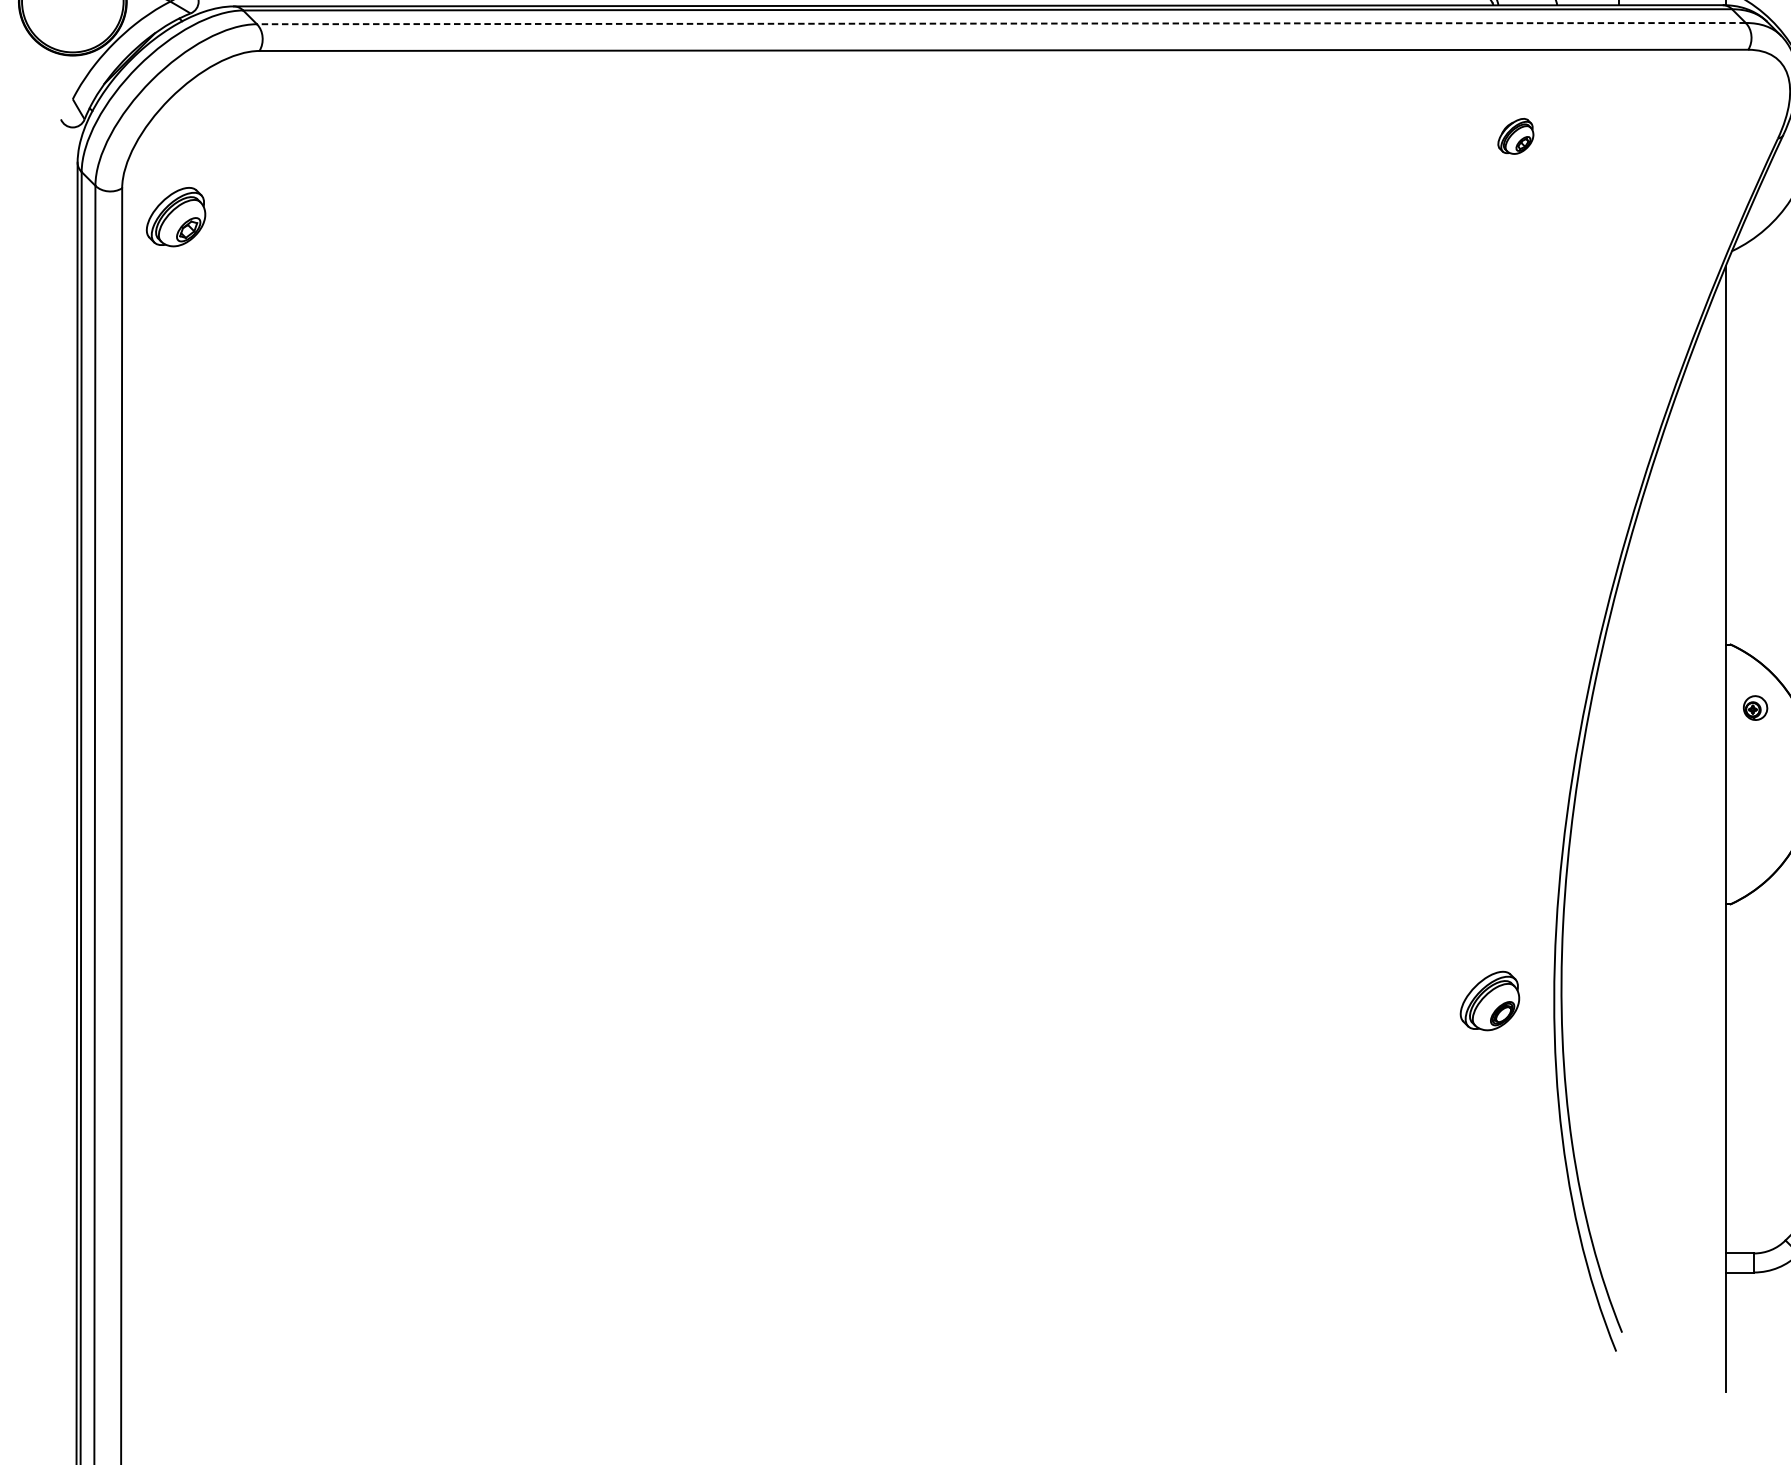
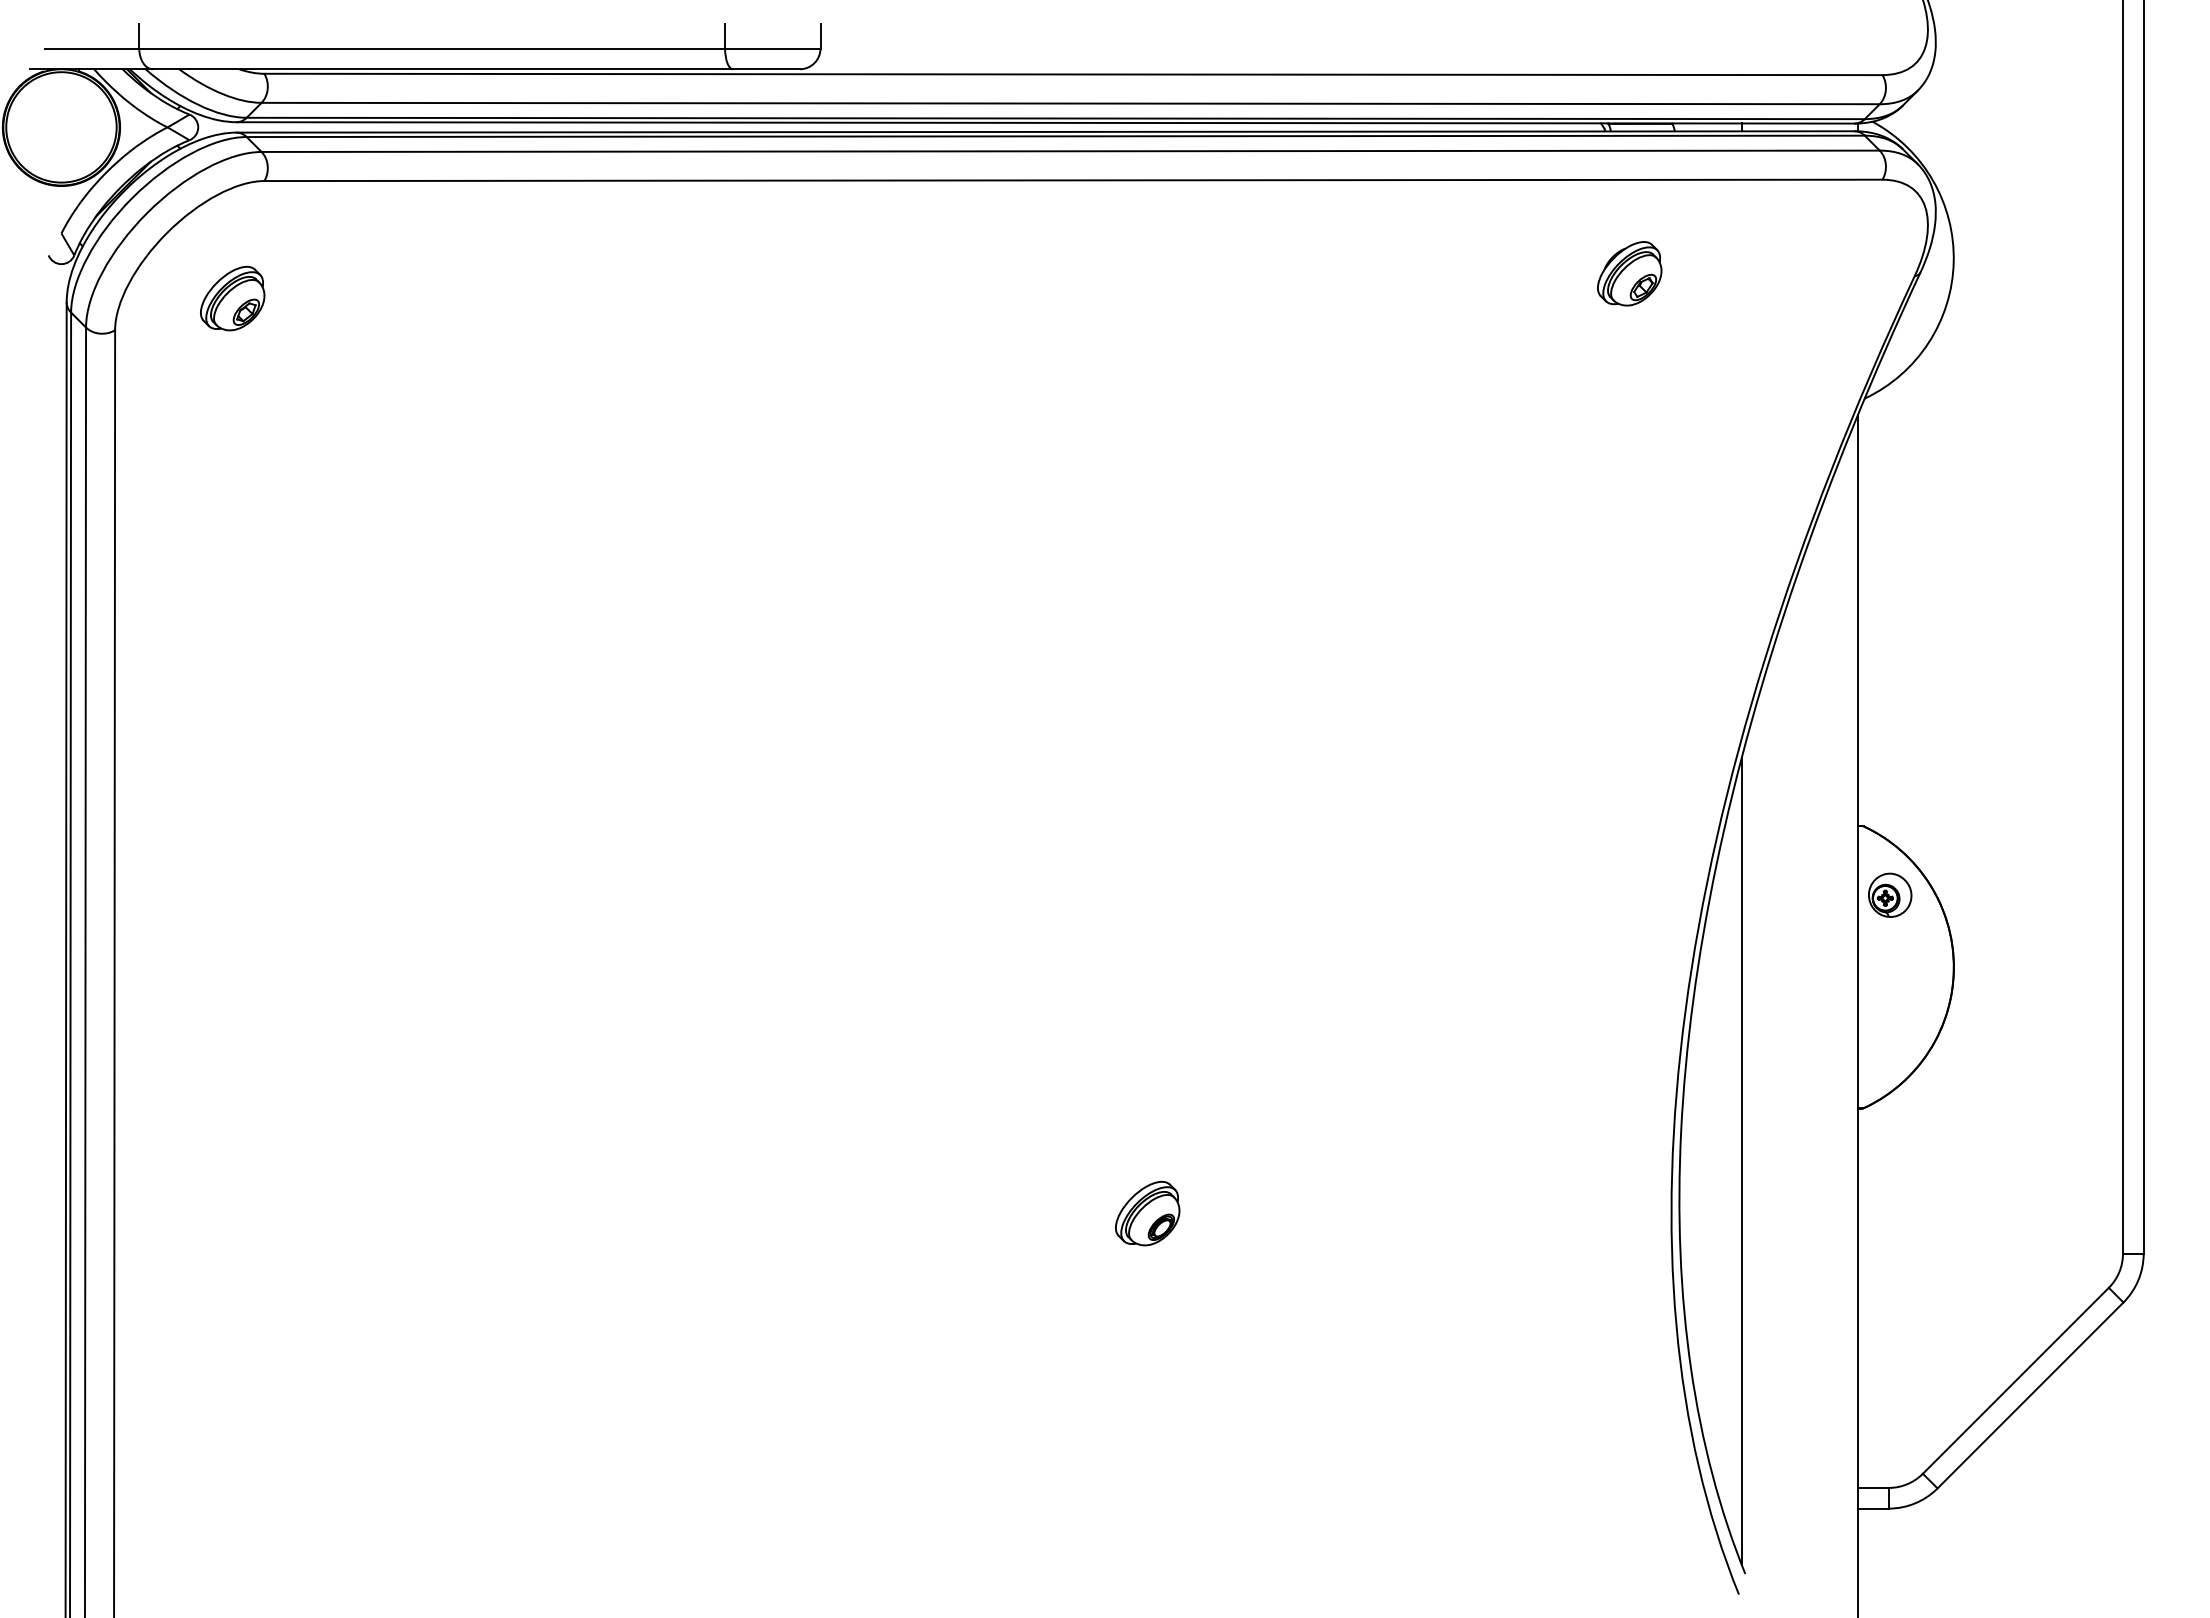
line: (1001, 23) -> (1070, 151), dashed -> solid
part: (1515, 136) -> (1629, 273), size x1.67
part: (175, 217) -> (232, 298), moved
part: (1755, 707) -> (1890, 894), size x1.67
line: (1618, 952) -> (1741, 1160), added
part: (1489, 1000) -> (1147, 1213), moved

